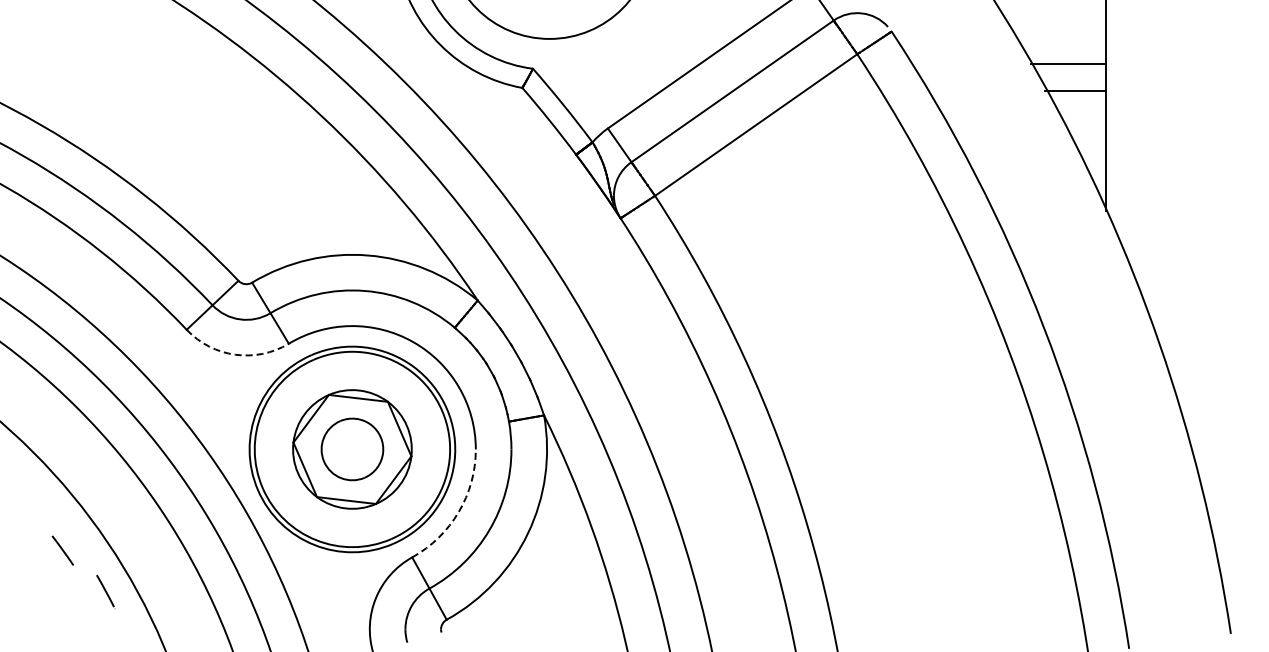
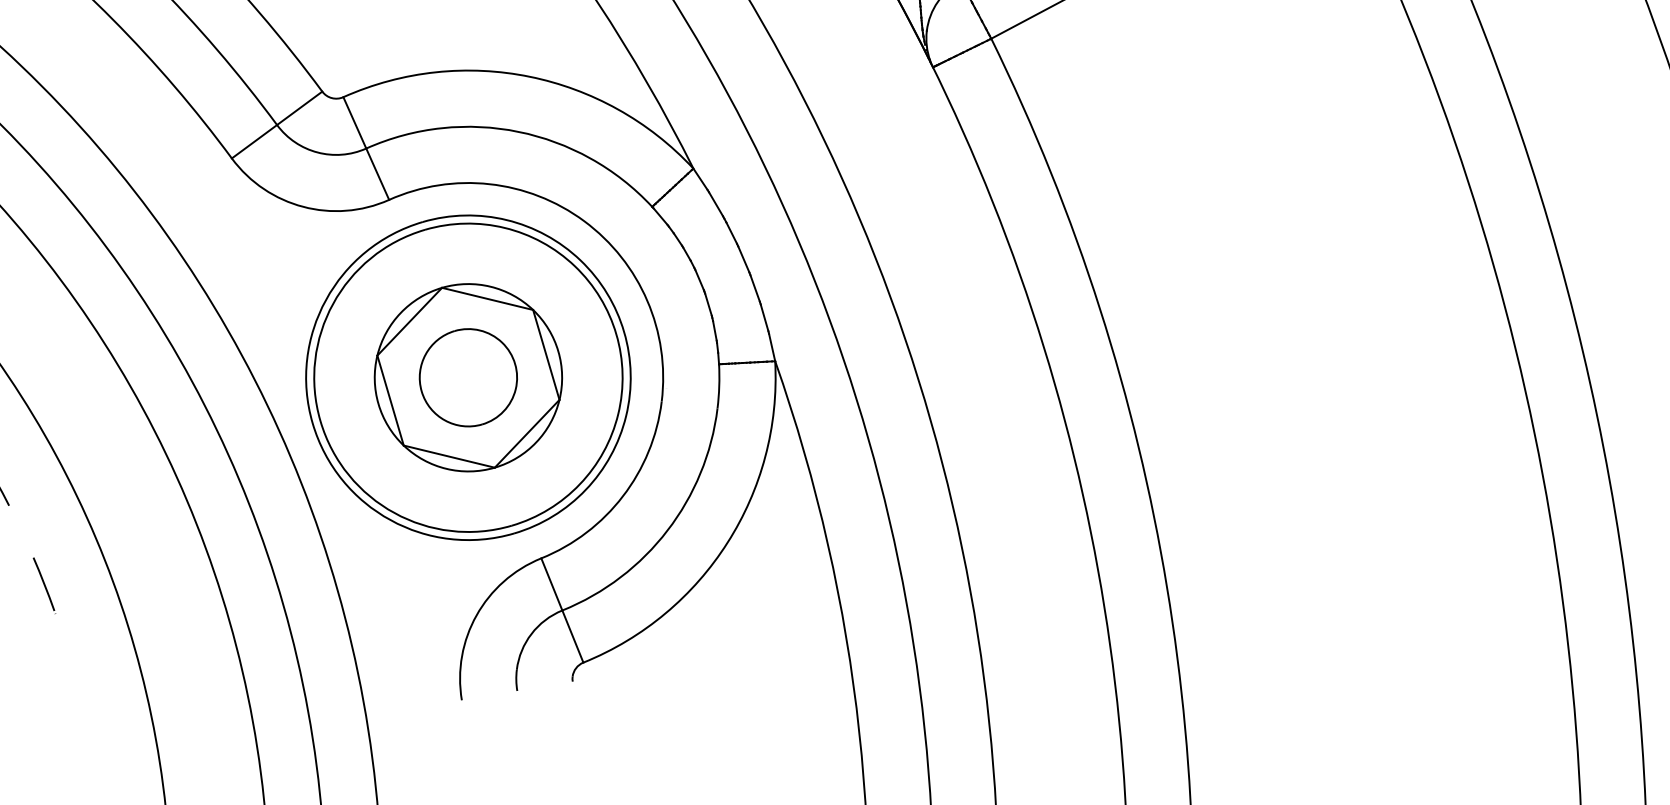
arc: (235, 354) -> (303, 206), dashed -> solid
arc: (458, 512) -> (622, 496), dashed -> solid
line: (105, 592) -> (43, 586), moved

